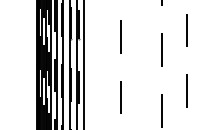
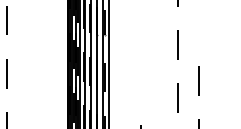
line: (186, 30) -> (198, 27), removed
line: (121, 36) -> (141, 32), removed
line: (121, 97) -> (141, 86), removed

